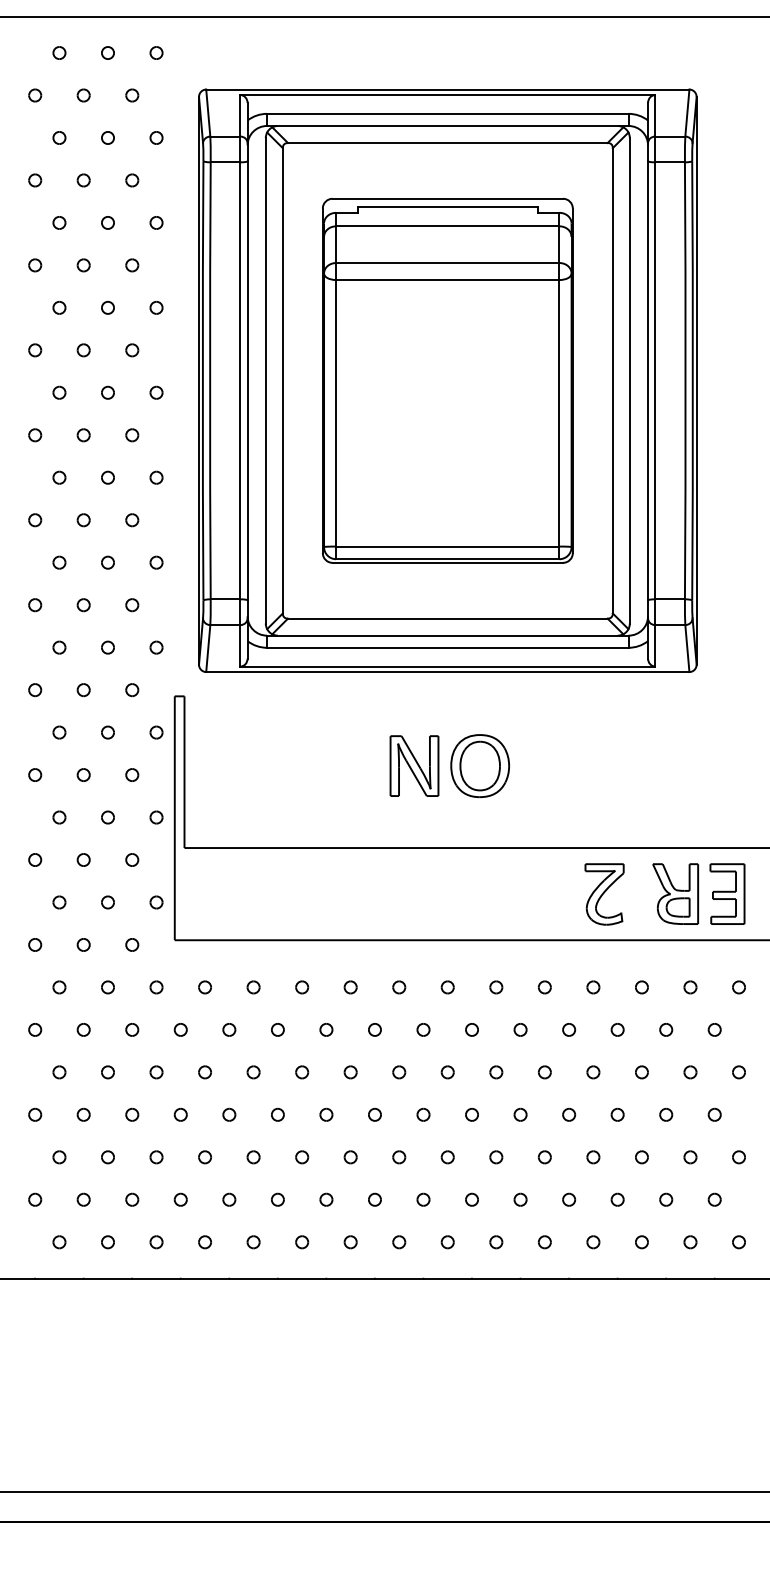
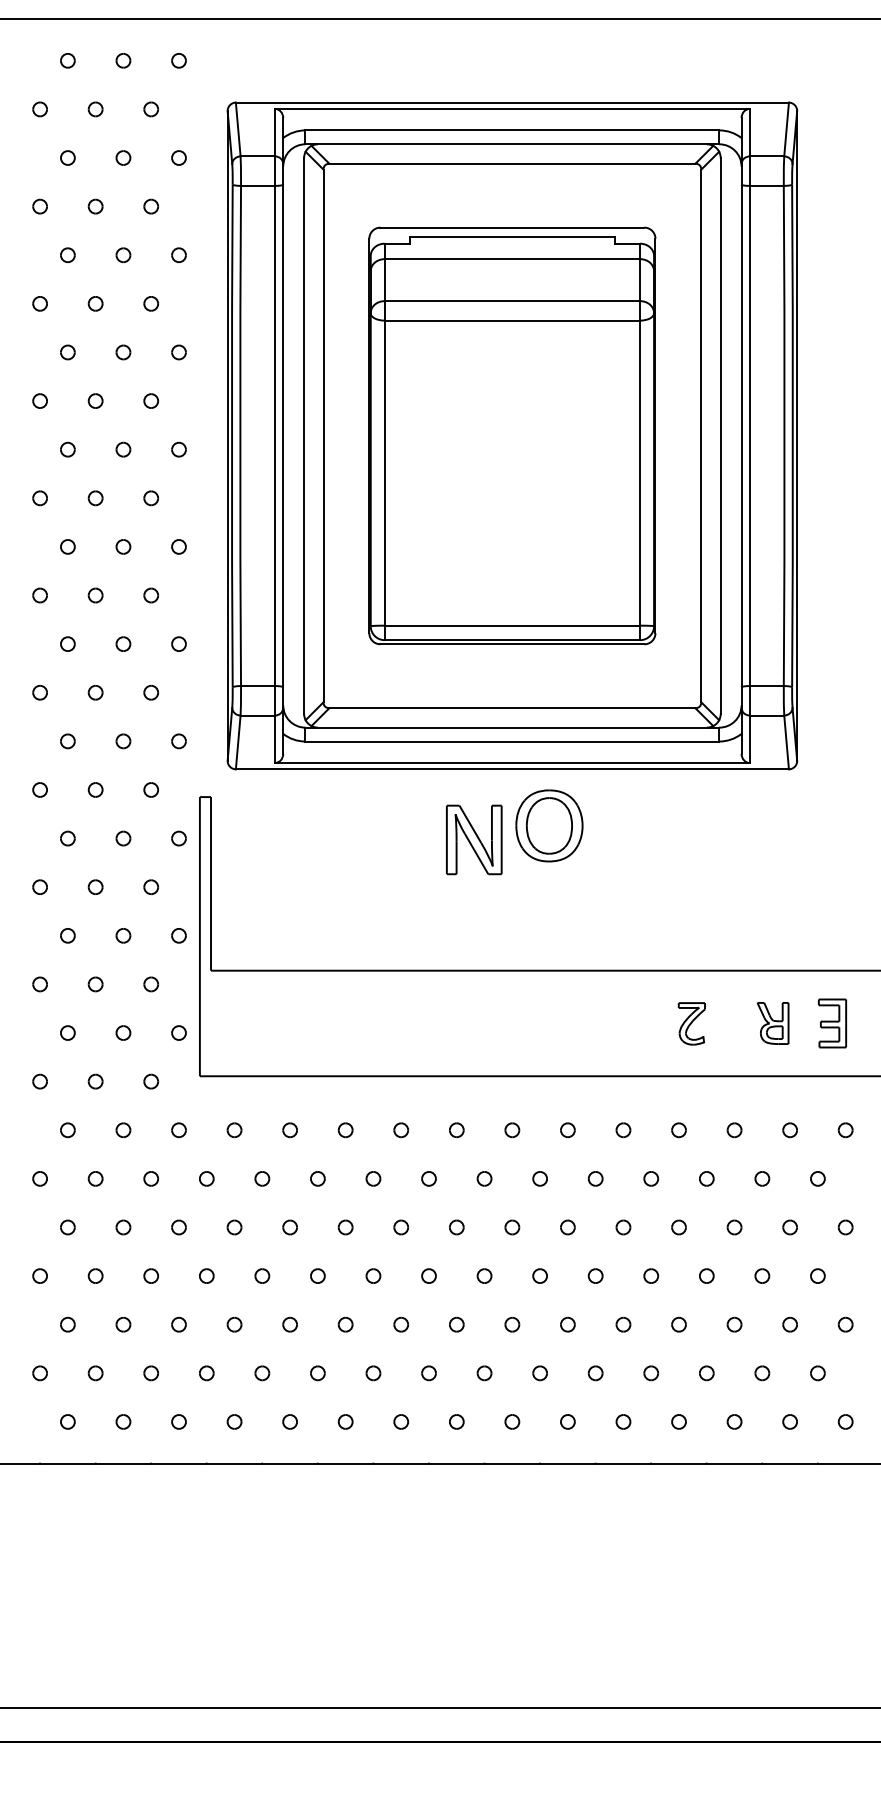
part: (414, 765) -> (474, 839), moved
part: (480, 765) -> (549, 825), moved
part: (604, 894) -> (691, 1023), size x0.6
part: (675, 894) -> (772, 1023), size x0.6
part: (727, 894) -> (832, 1023), size x0.7

